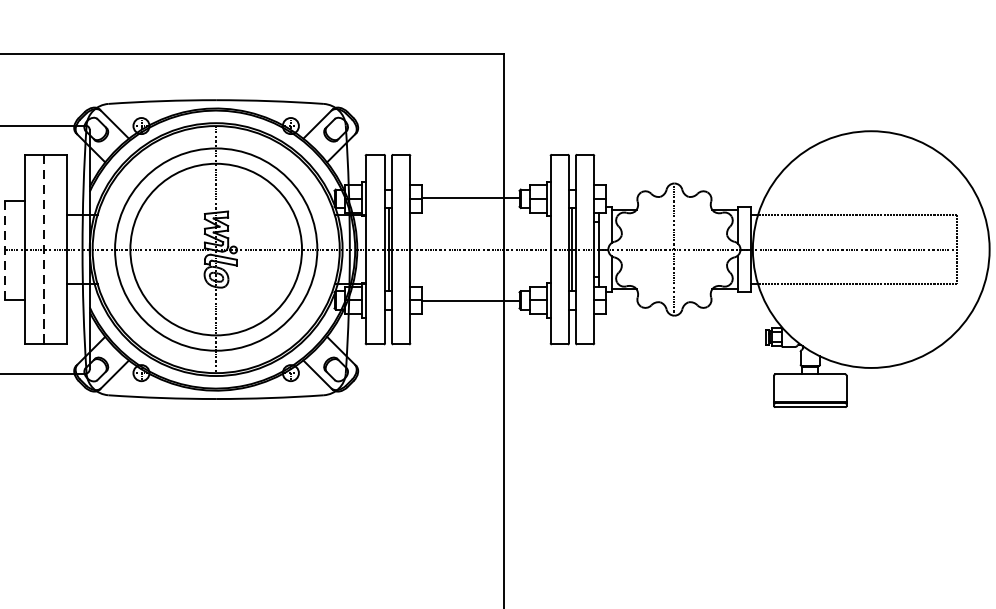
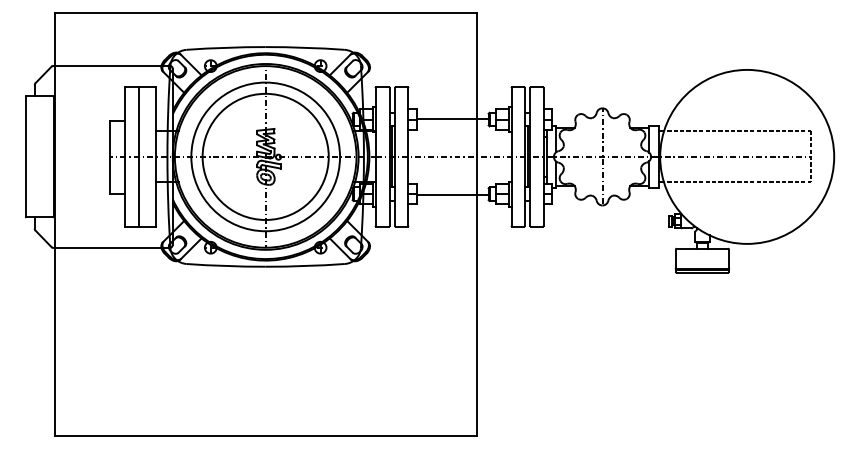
line: (43, 249) -> (138, 156), dashed -> solid
line: (5, 250) -> (110, 157), dashed -> solid

